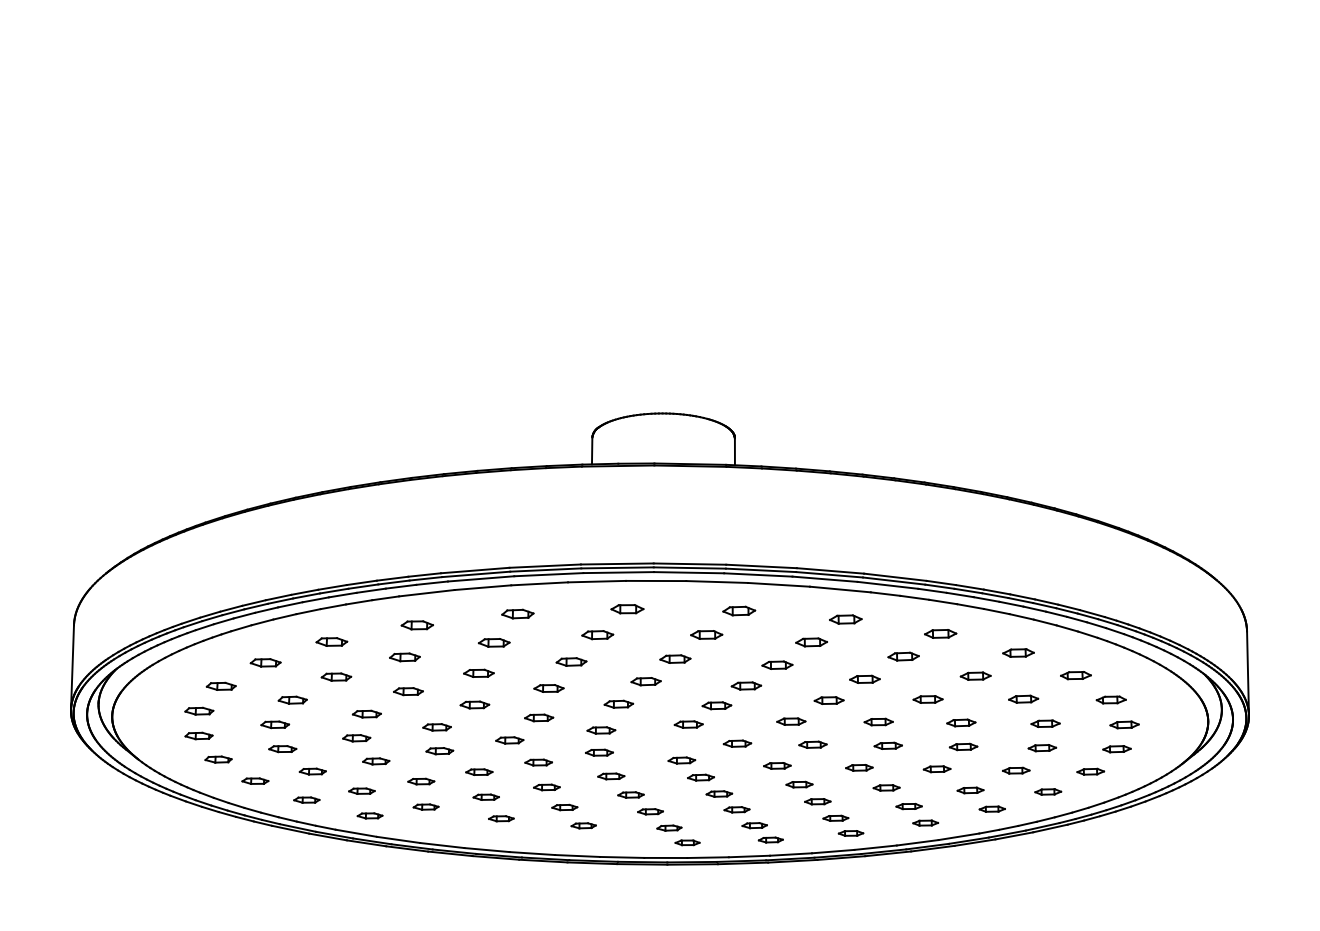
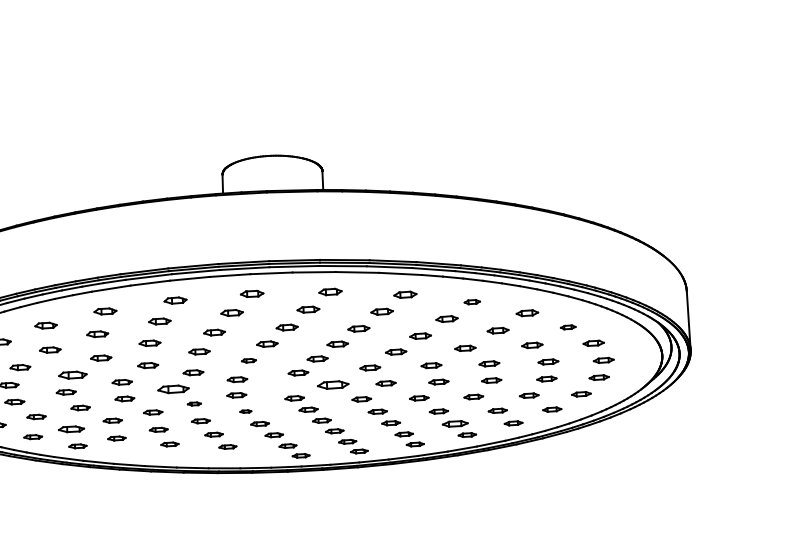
part: (940, 633) -> (472, 301), size x0.7
part: (1075, 675) -> (567, 327), size x0.7
part: (618, 703) -> (248, 360), size x0.7
part: (366, 713) -> (72, 374), size x1.4
part: (509, 740) -> (173, 389), size x1.6
part: (737, 743) -> (333, 384), size x1.6
part: (538, 762) -> (194, 403), size x0.7
part: (611, 776) -> (245, 411), size x0.6
part: (361, 790) -> (71, 428), size x1.4
part: (908, 806) -> (454, 423), size x1.4

